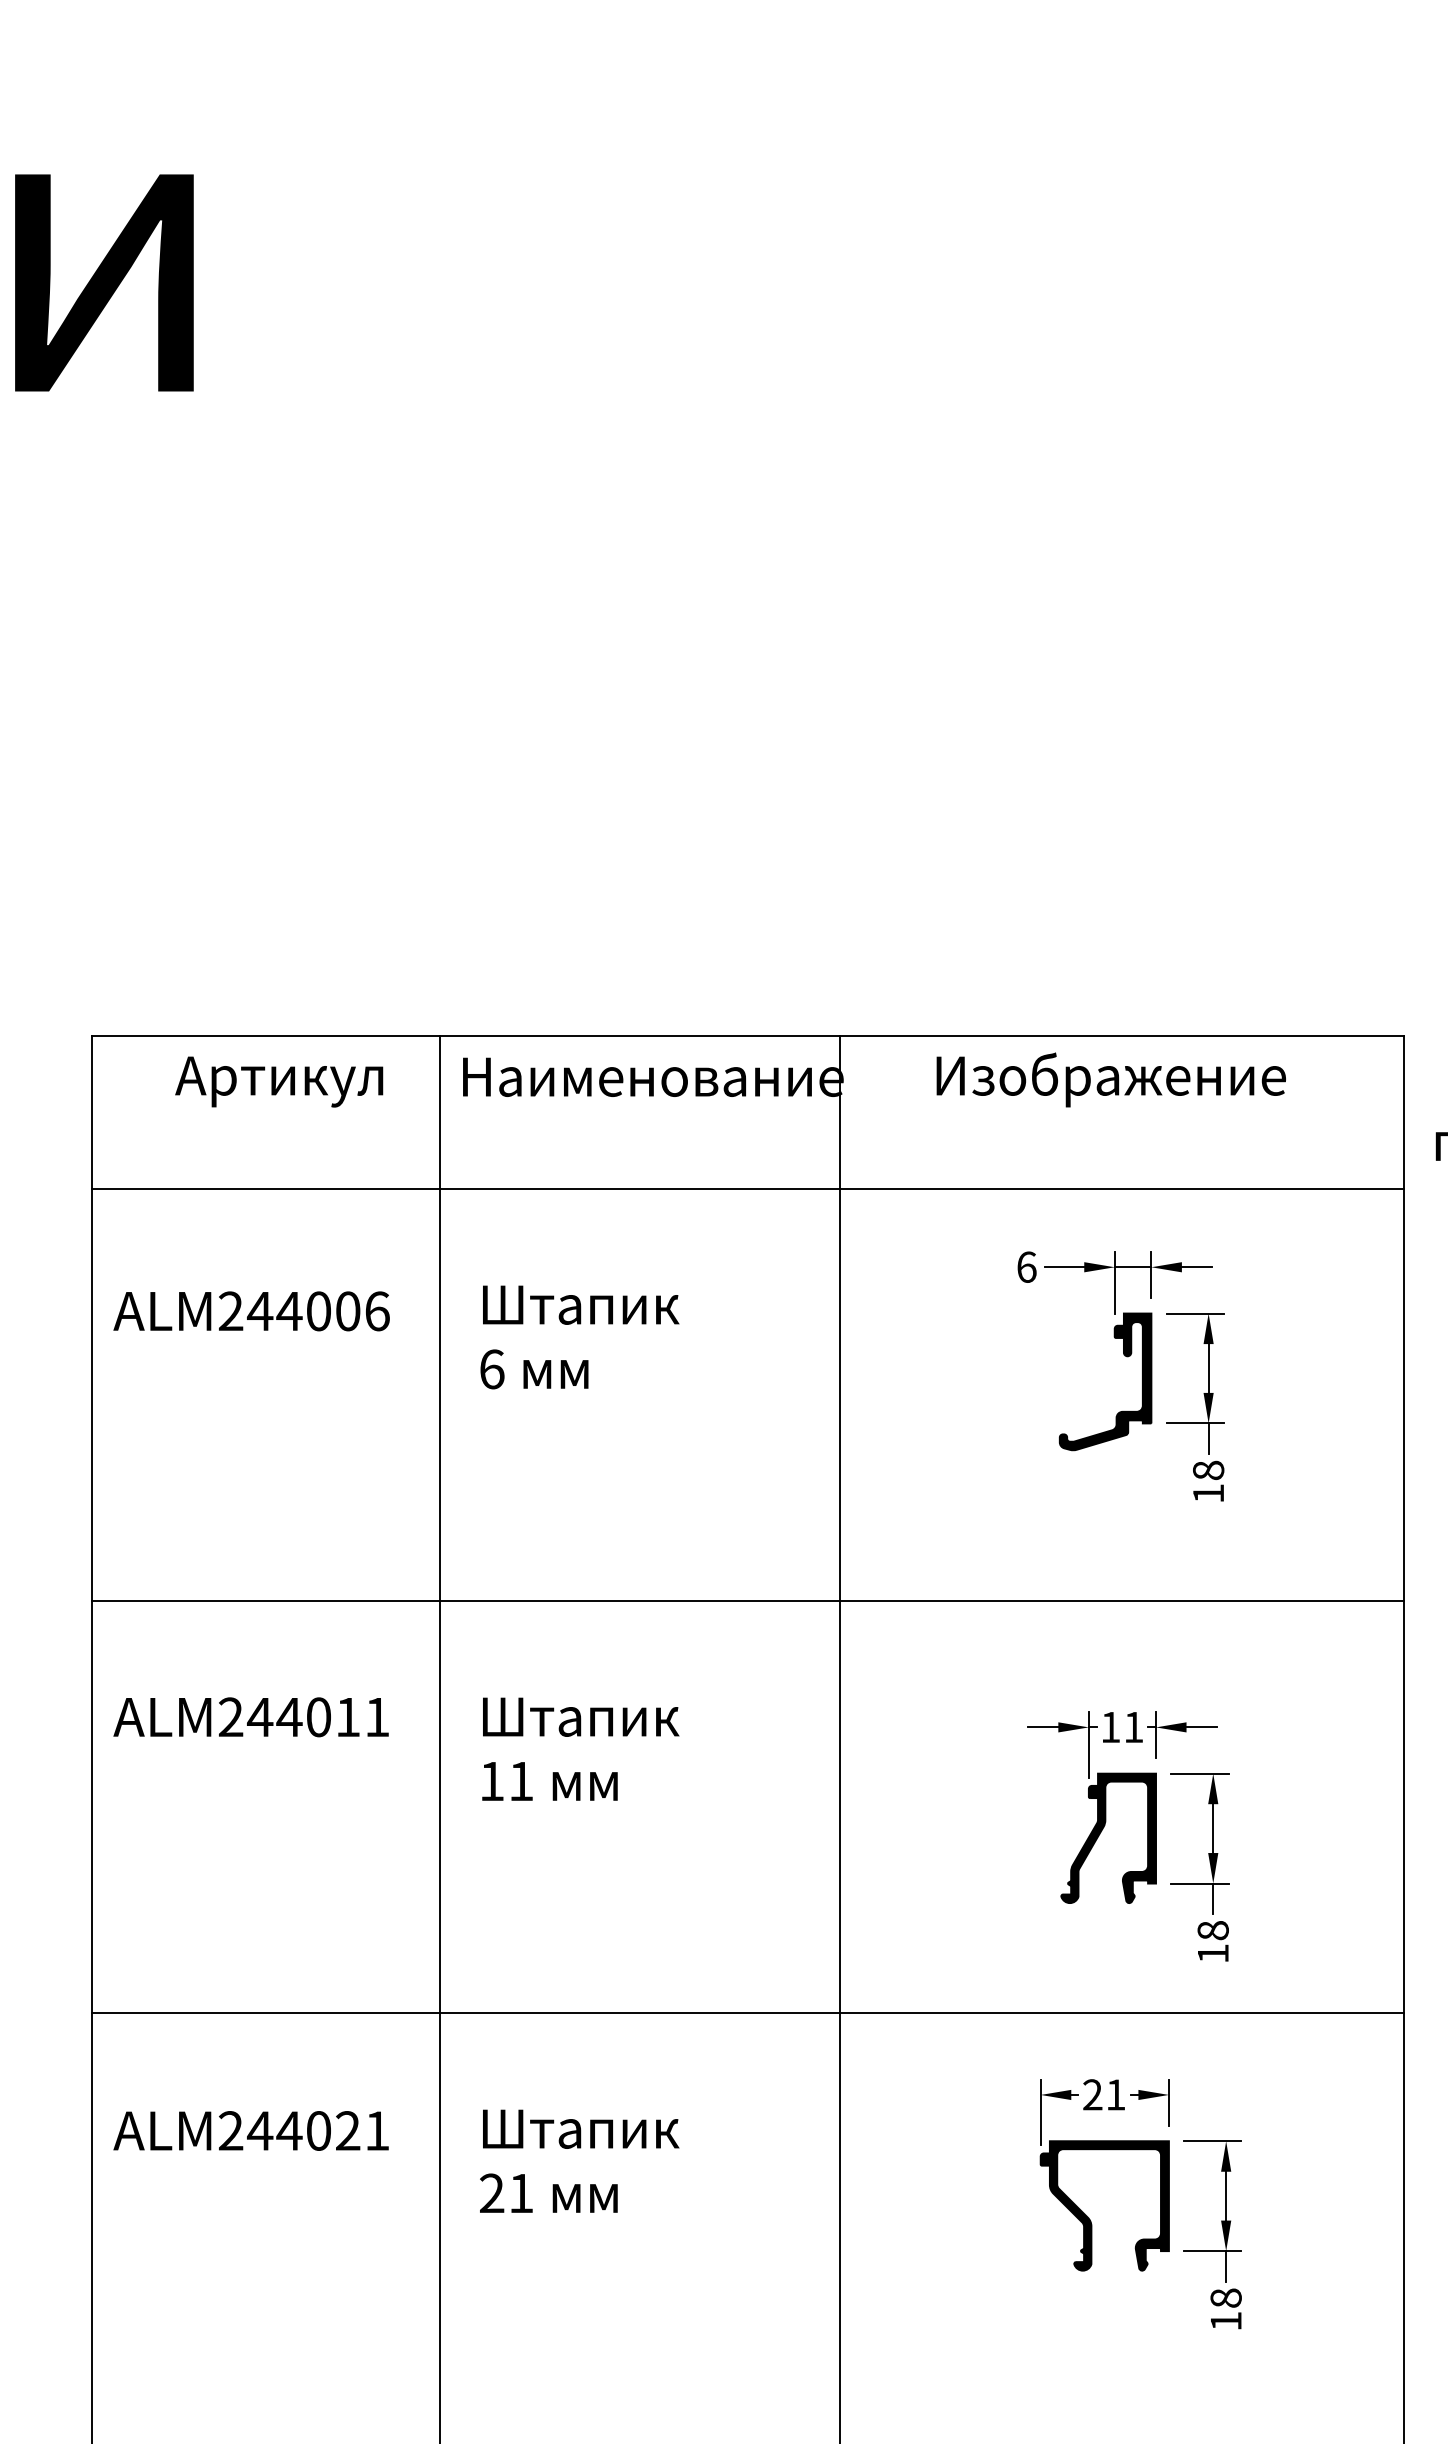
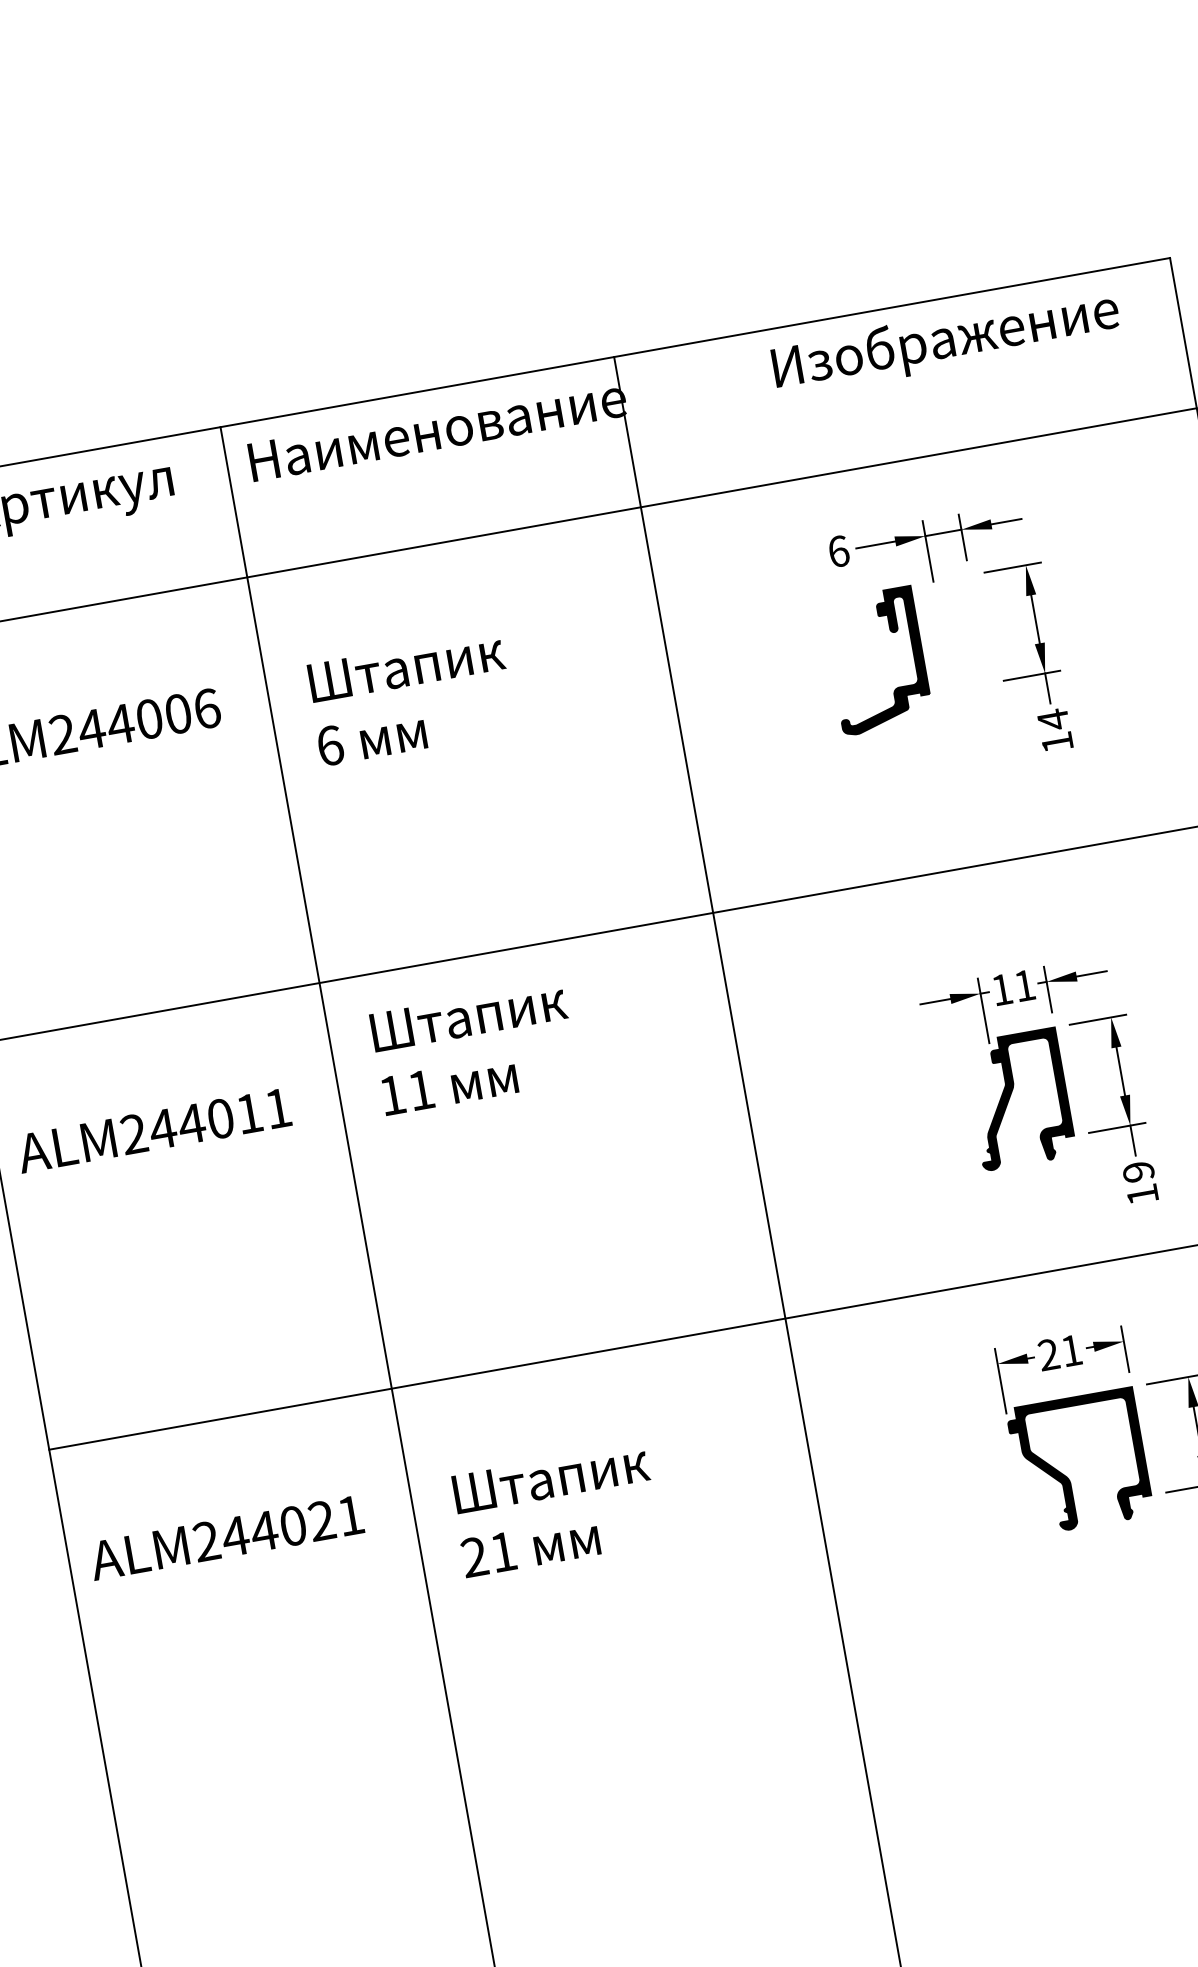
text: (1110, 1079) -> (945, 341), moved
part: (1124, 1356) -> (891, 632), moved
text: (1208, 1470) -> (1053, 719), 18 -> 14
text: (580, 1748) -> (473, 1047), moved
text: (1212, 1930) -> (1137, 1171), 18 -> 19

